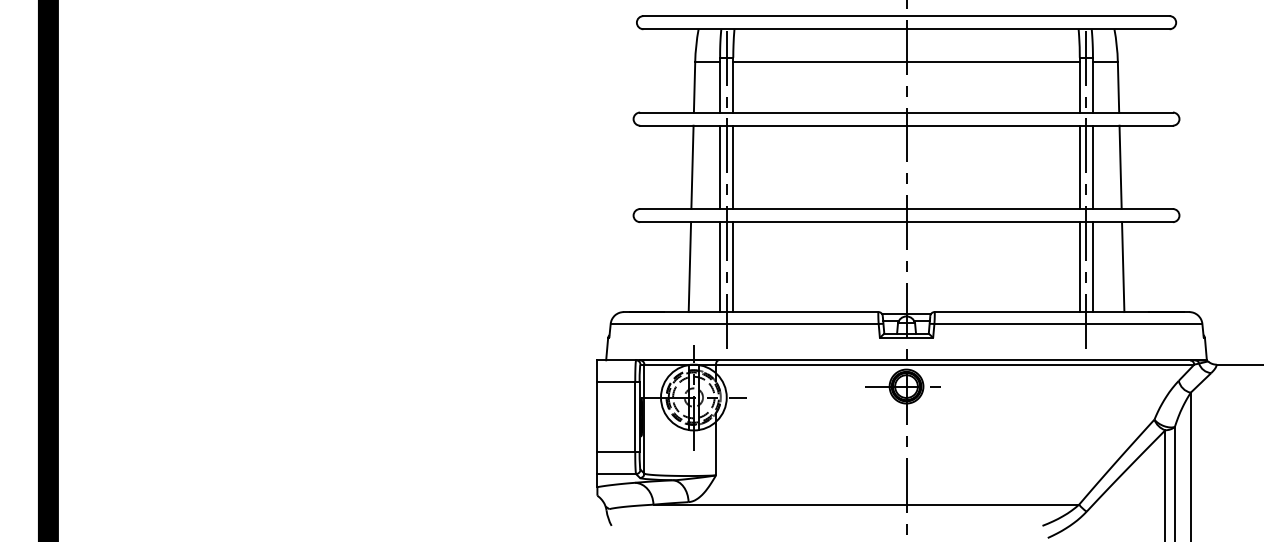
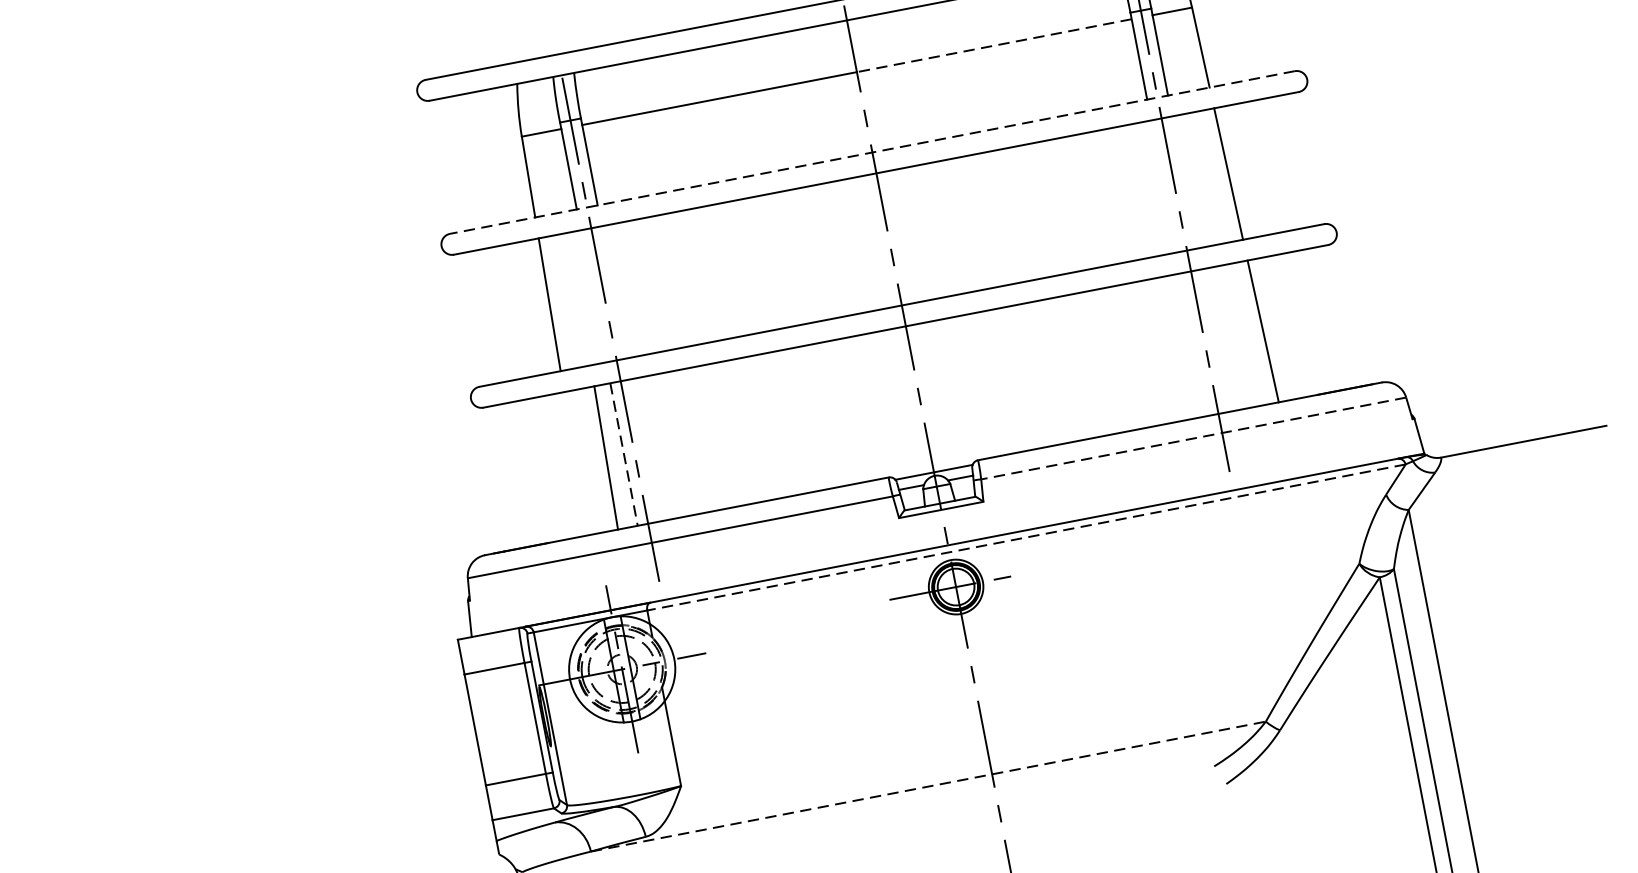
line: (993, 61) -> (994, 44), solid -> dashed
line: (906, 112) -> (872, 152), solid -> dashed
line: (720, 167) -> (594, 296), removed
line: (733, 167) -> (614, 292), removed
line: (1079, 167) -> (1163, 186), removed
line: (1092, 167) -> (1184, 182), removed
line: (689, 267) -> (605, 458), moved
line: (720, 267) -> (624, 455), solid -> dashed
line: (733, 267) -> (645, 451), removed
line: (1079, 267) -> (1194, 345), removed
line: (1092, 267) -> (1214, 341), removed
line: (1068, 324) -> (1193, 439), solid -> dashed
line: (954, 364) -> (1025, 537), solid -> dashed
line: (866, 504) -> (928, 786), solid -> dashed

